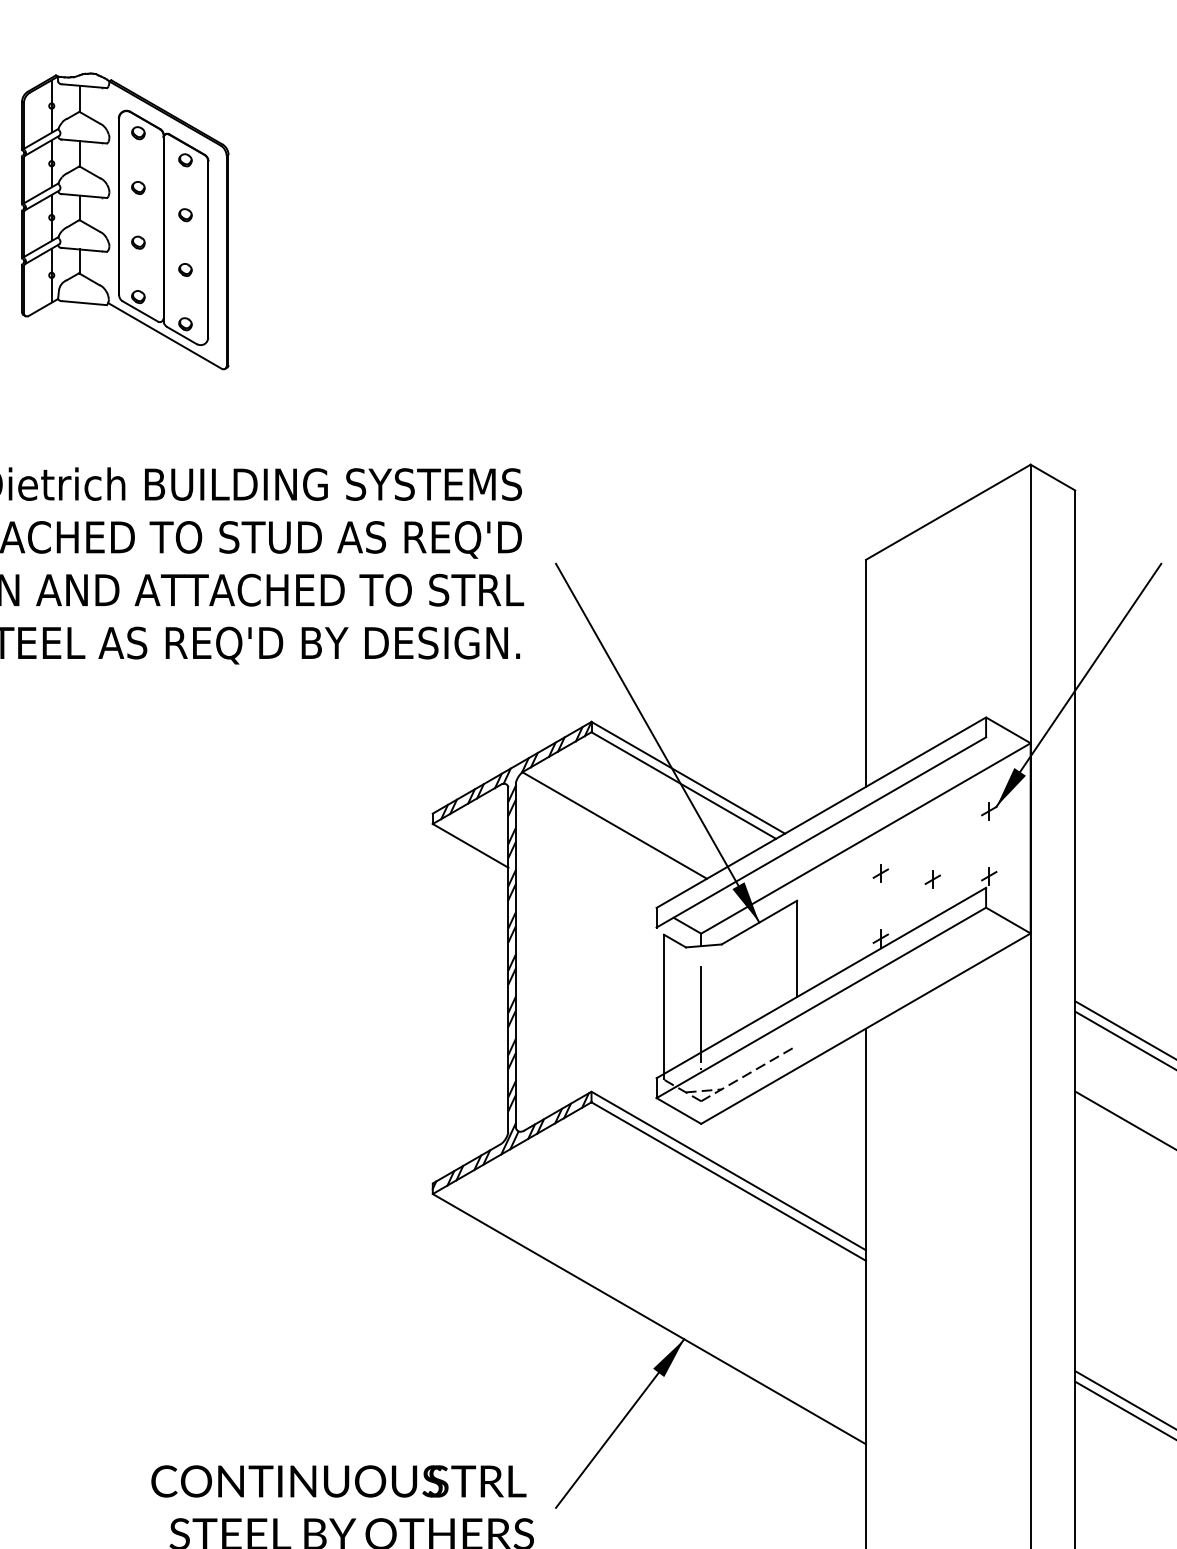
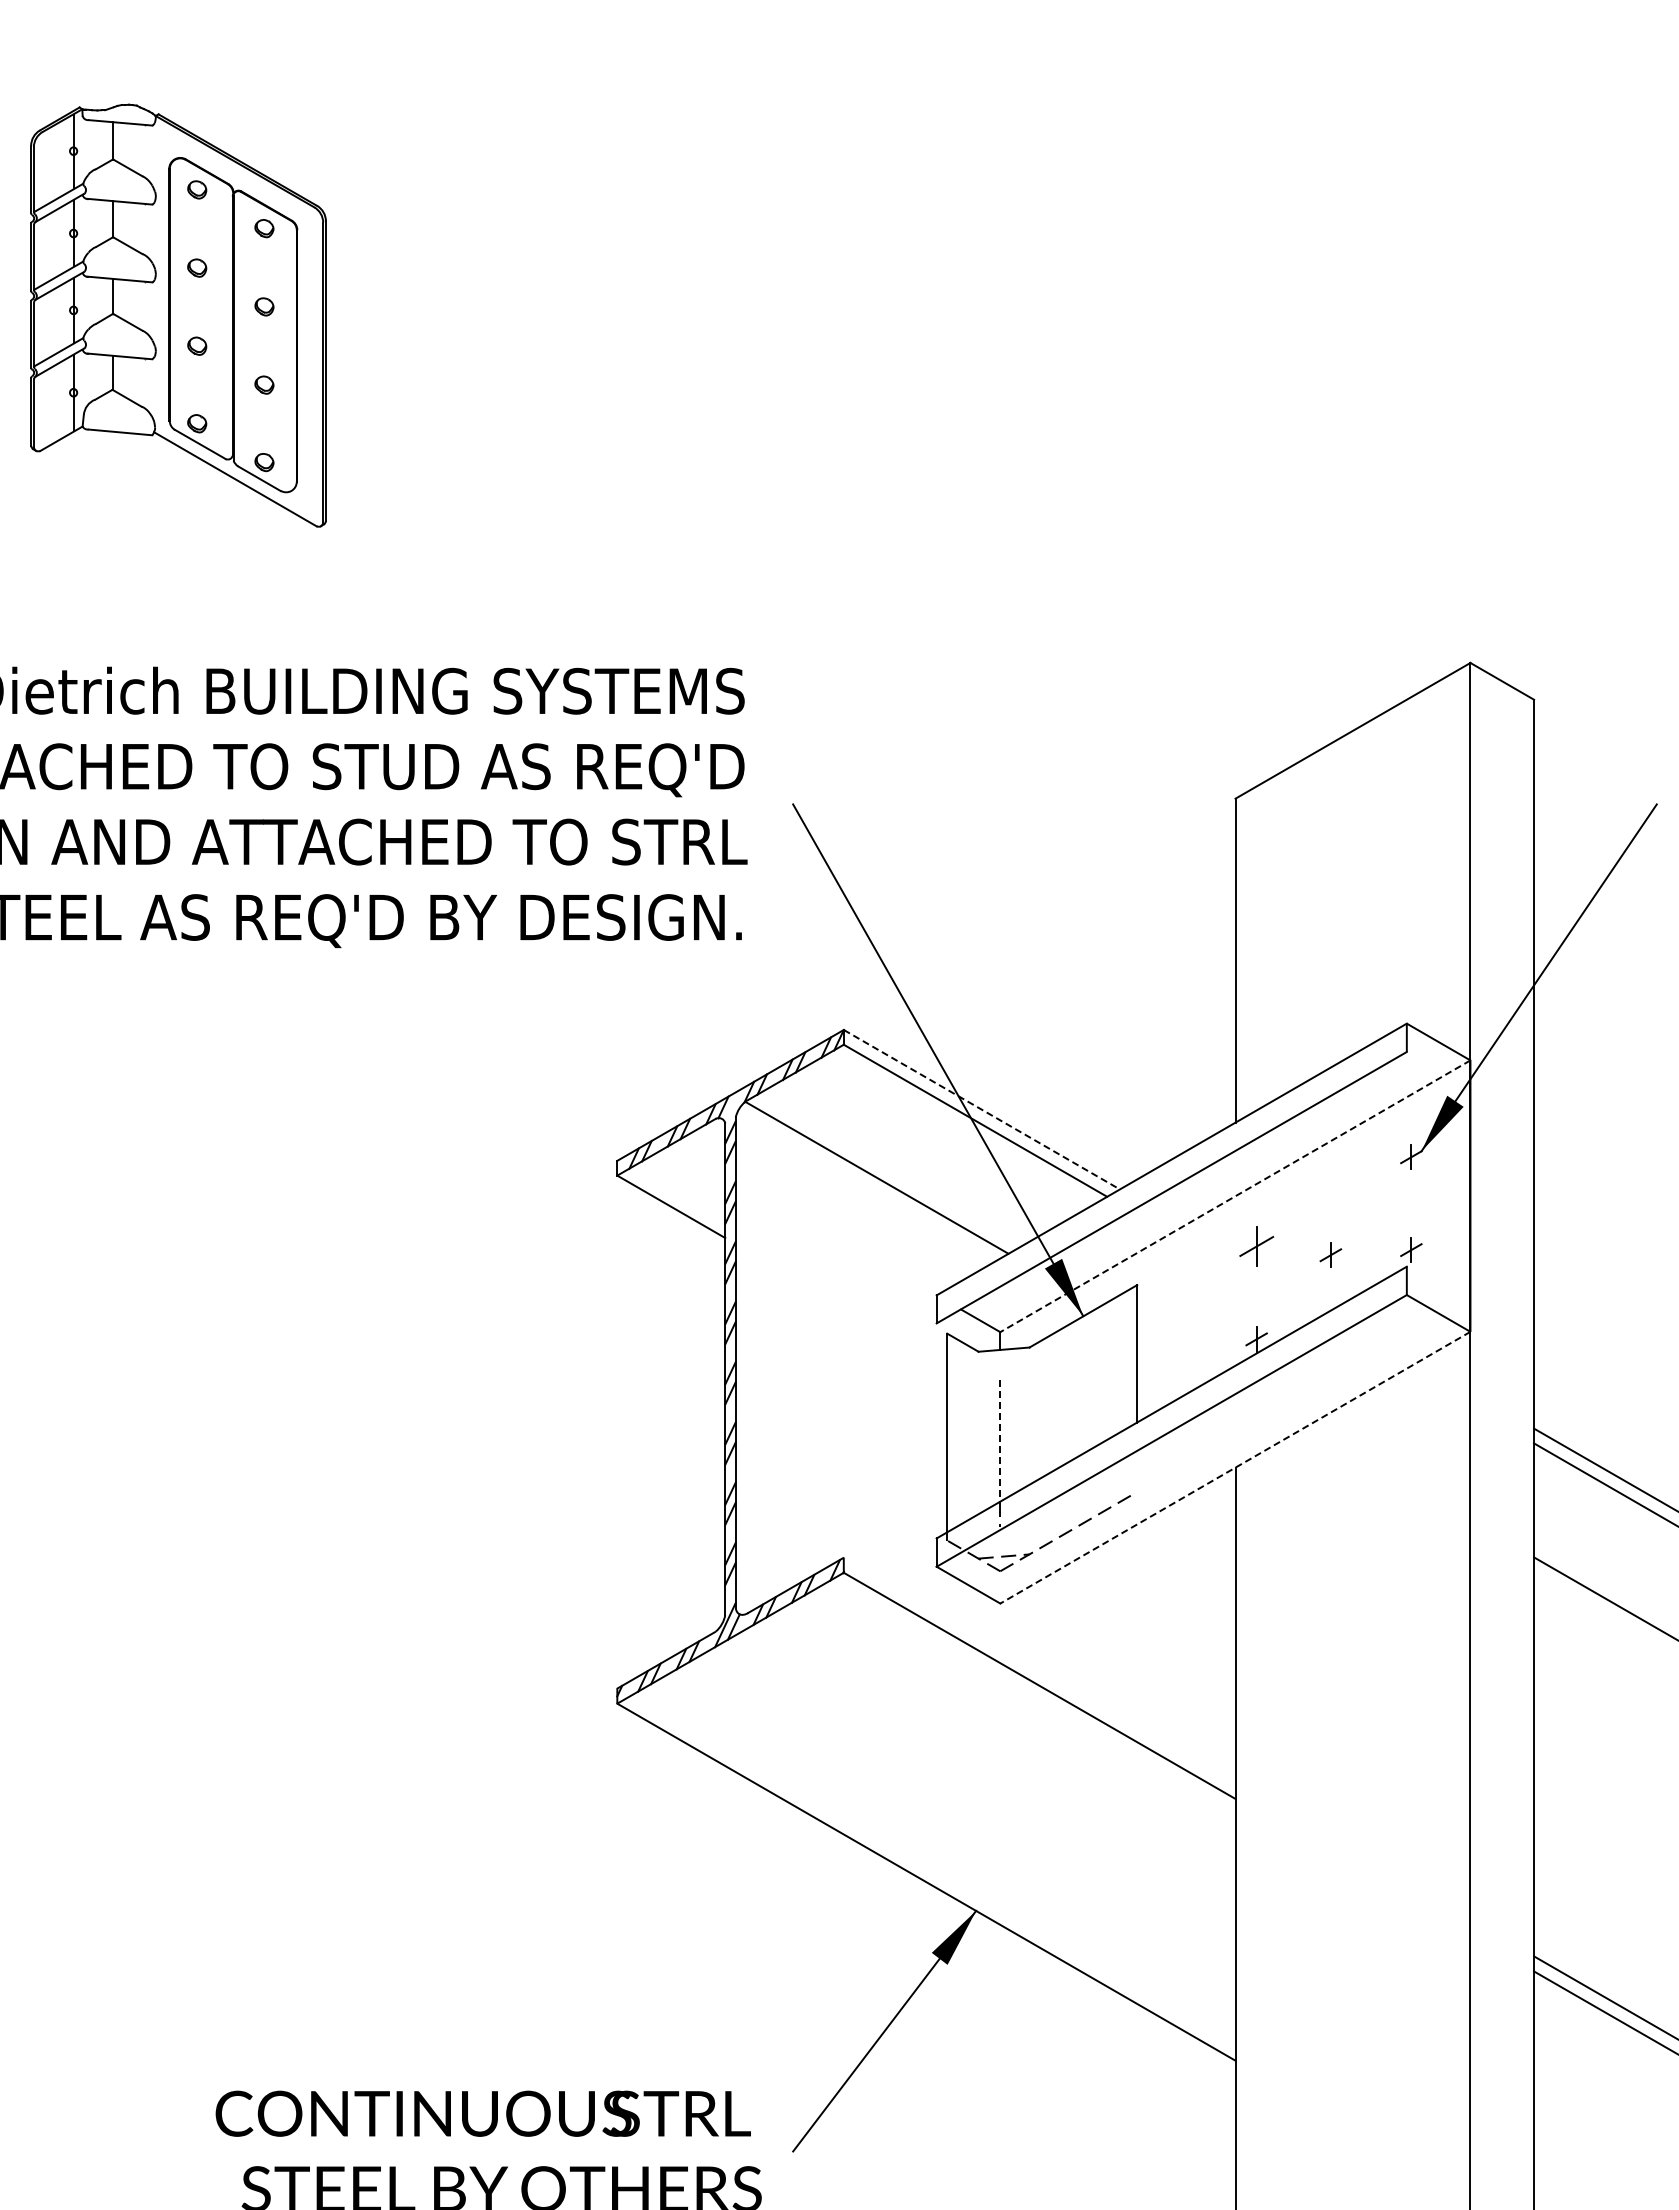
line: (688, 777) -> (982, 1109), solid -> dashed
line: (866, 838) -> (1235, 1196), solid -> dashed
part: (880, 873) -> (1256, 1246), size x1.6
line: (701, 1009) -> (1000, 1440), solid -> dashed
line: (866, 1028) -> (1235, 1467), solid -> dashed
line: (728, 1170) -> (1039, 1670), removed

